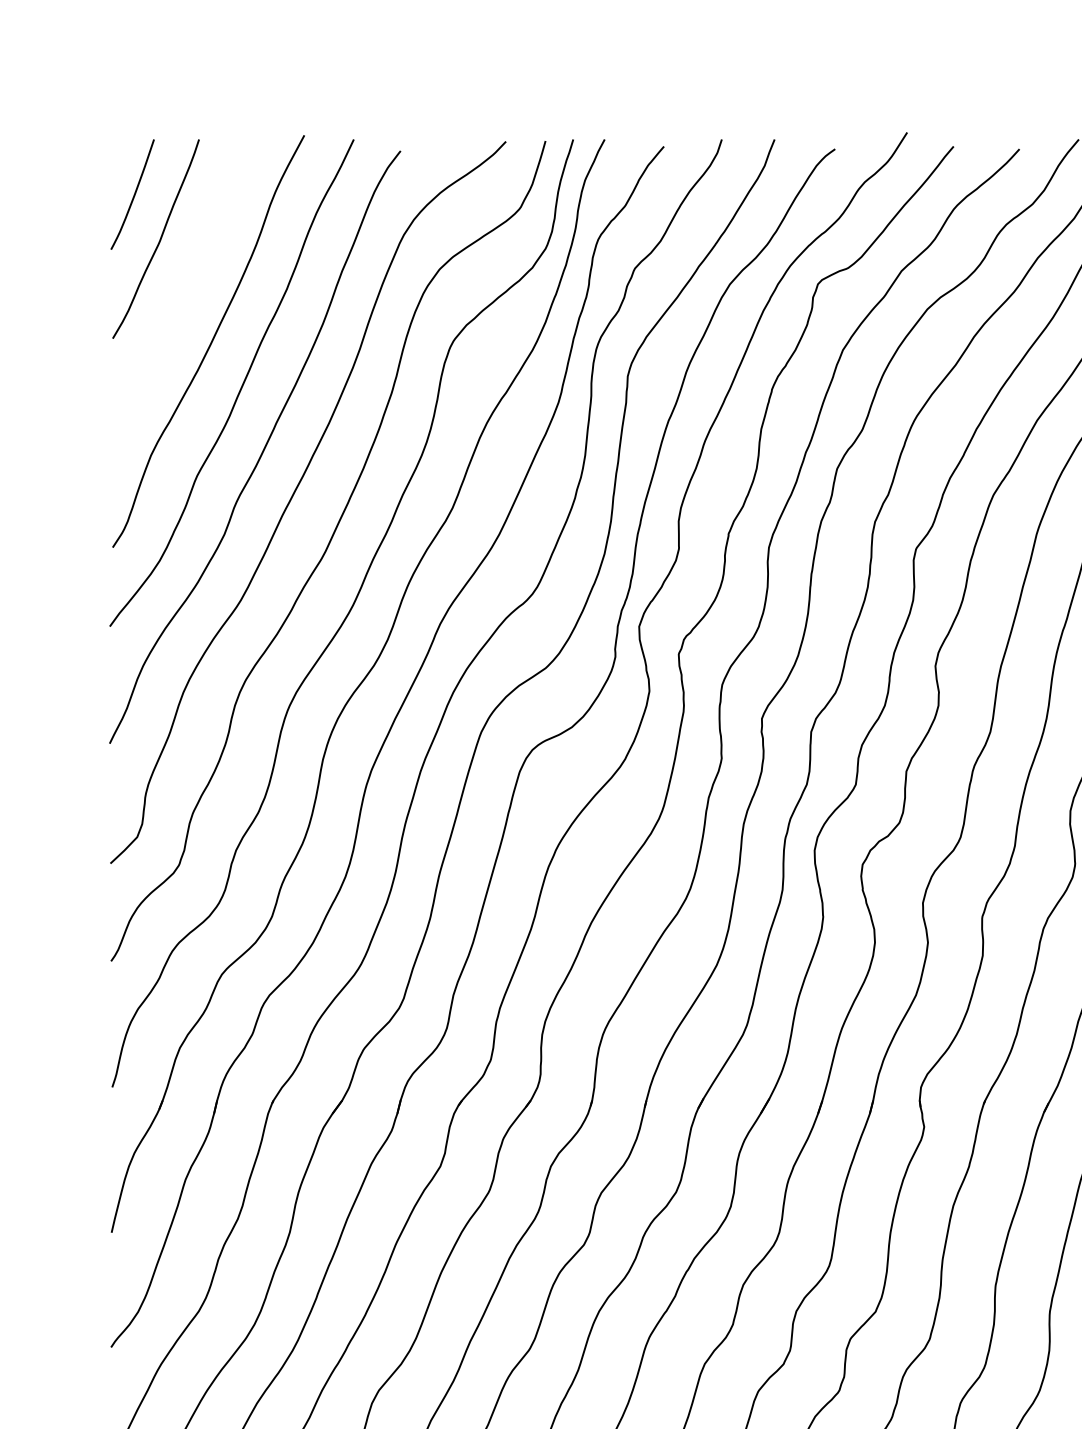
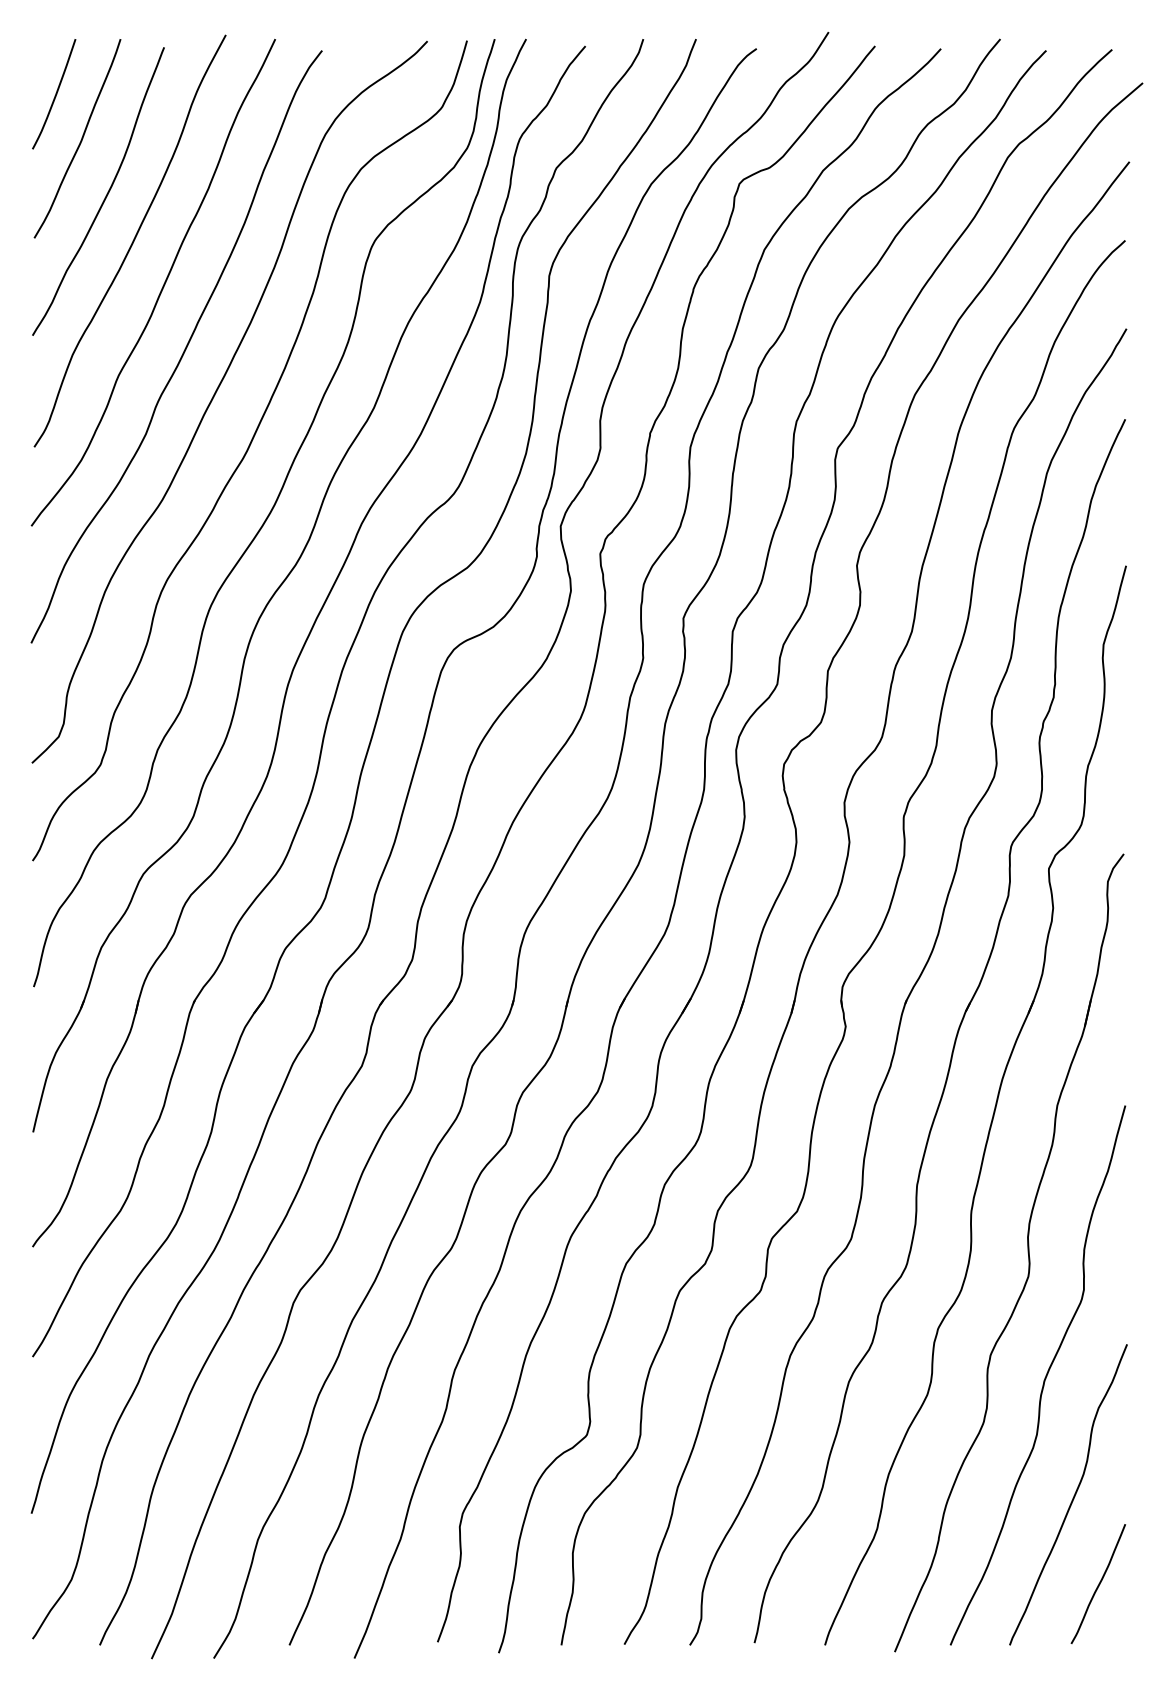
curve: (183, 295) -> (105, 195), added

